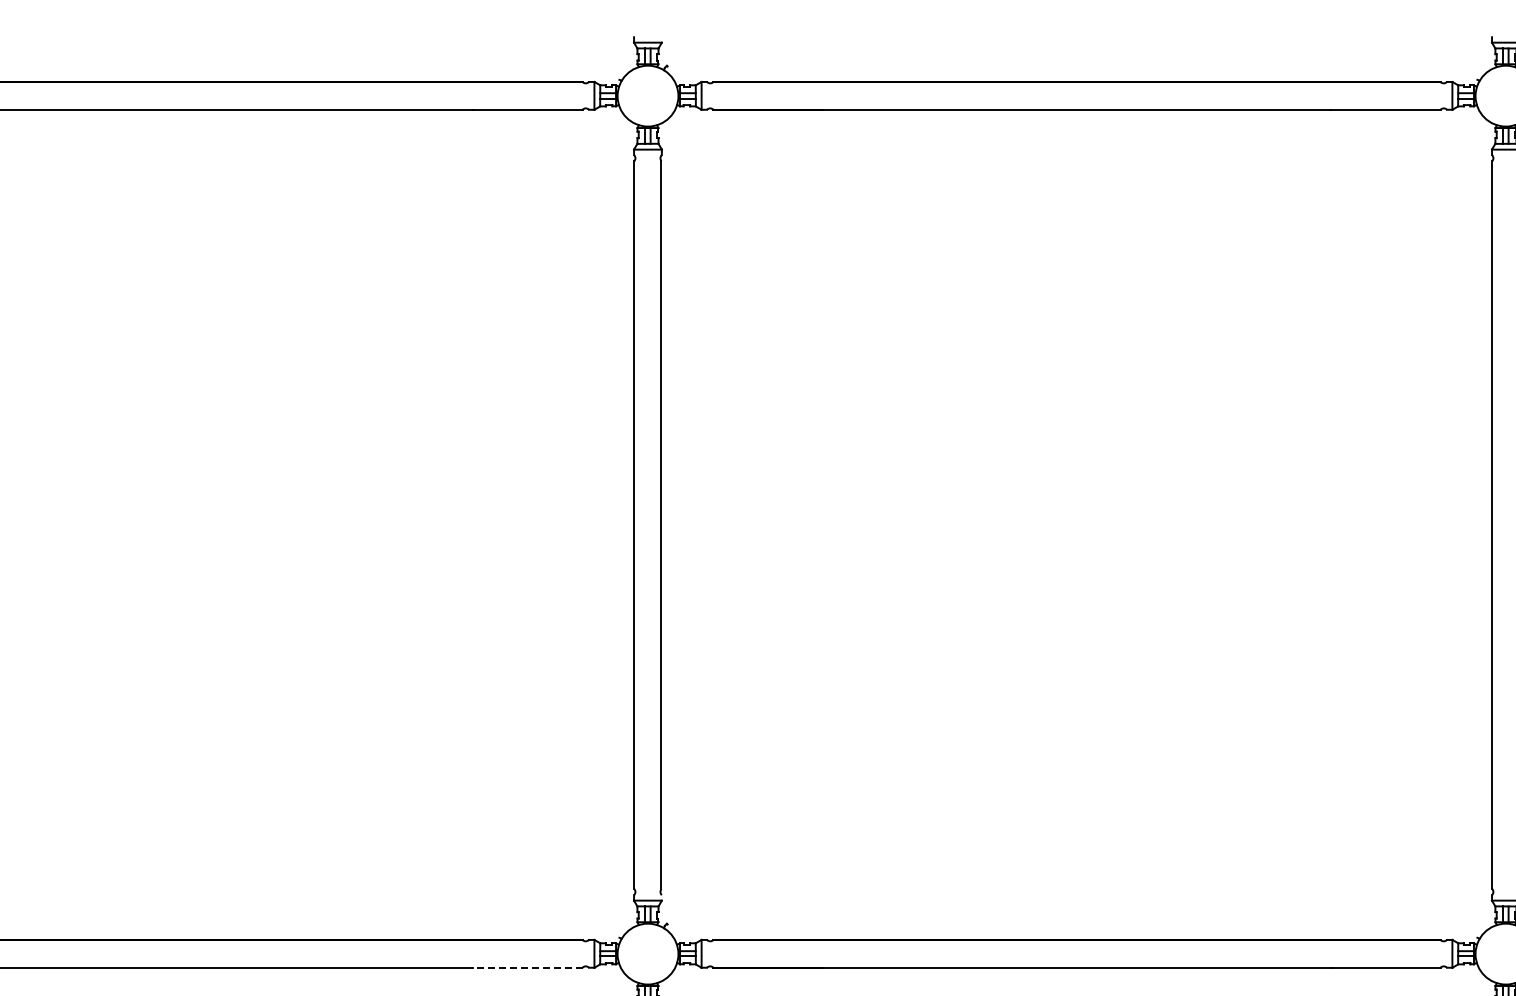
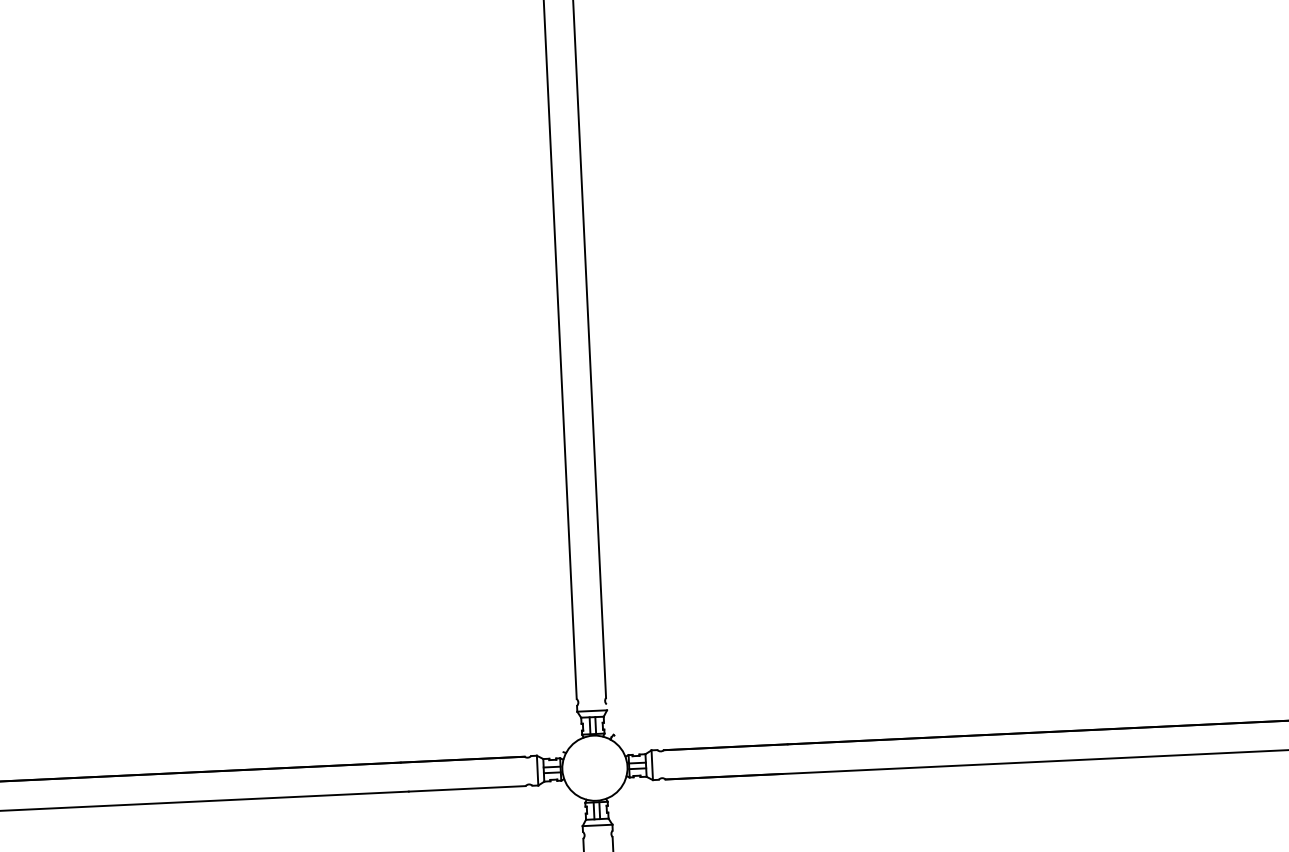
line: (527, 967) -> (466, 788), dashed -> solid

